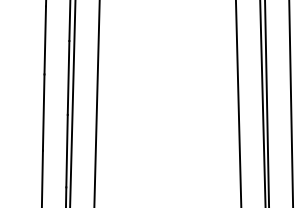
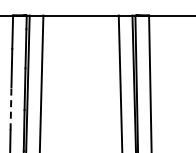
line: (44, 112) -> (11, 108), solid -> dashed

